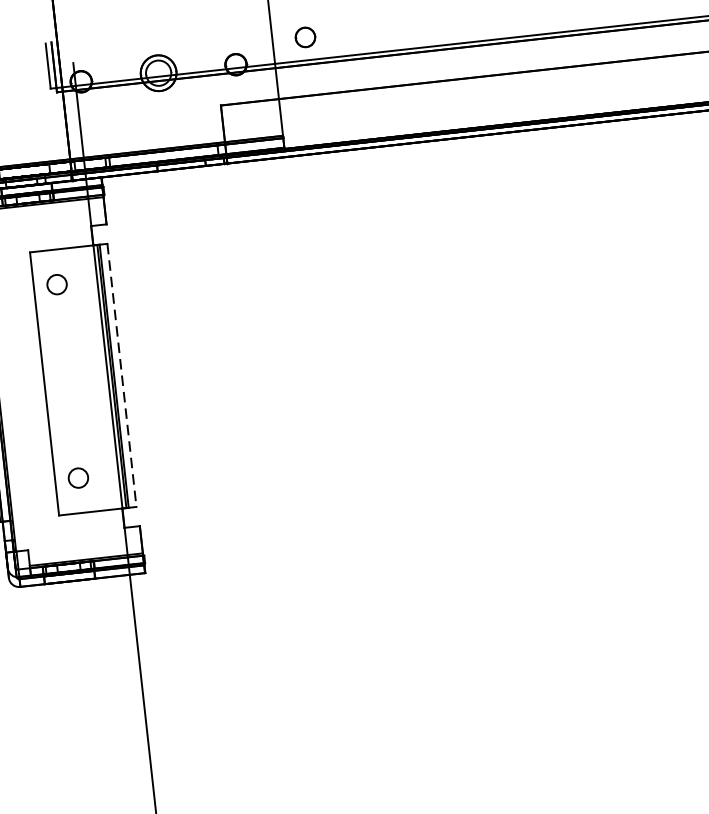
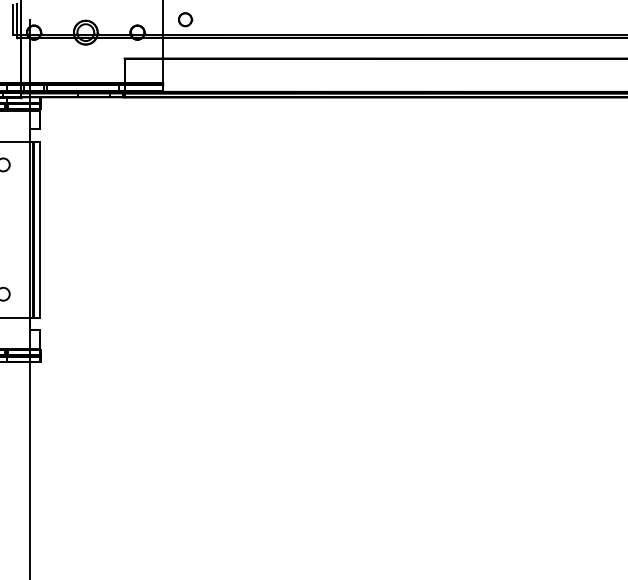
line: (121, 375) -> (39, 229), dashed -> solid

